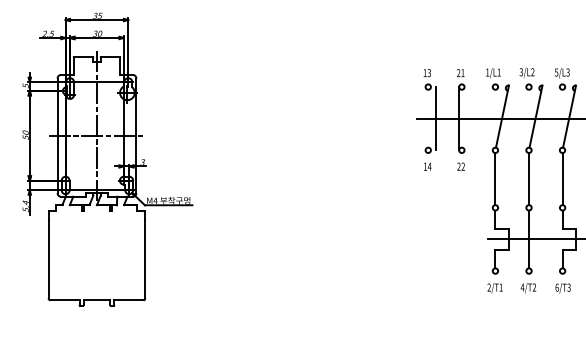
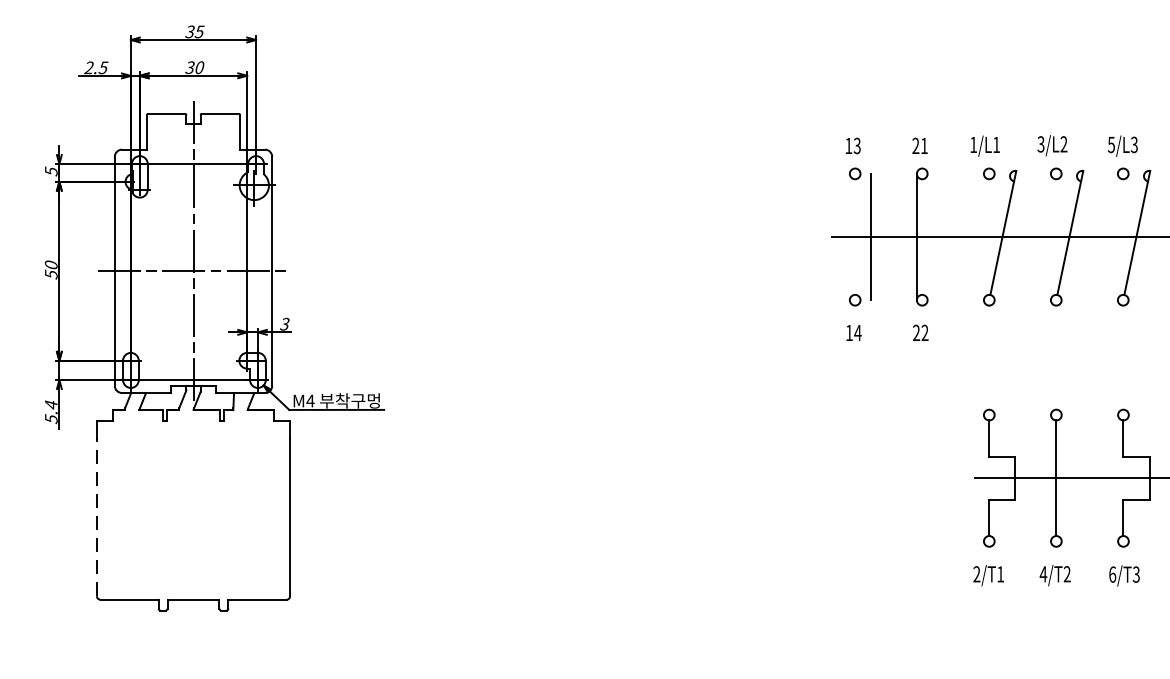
line: (495, 179) -> (989, 358), removed
line: (528, 179) -> (1055, 358), removed
line: (562, 179) -> (1123, 358), removed
line: (48, 258) -> (96, 516), solid -> dashed

